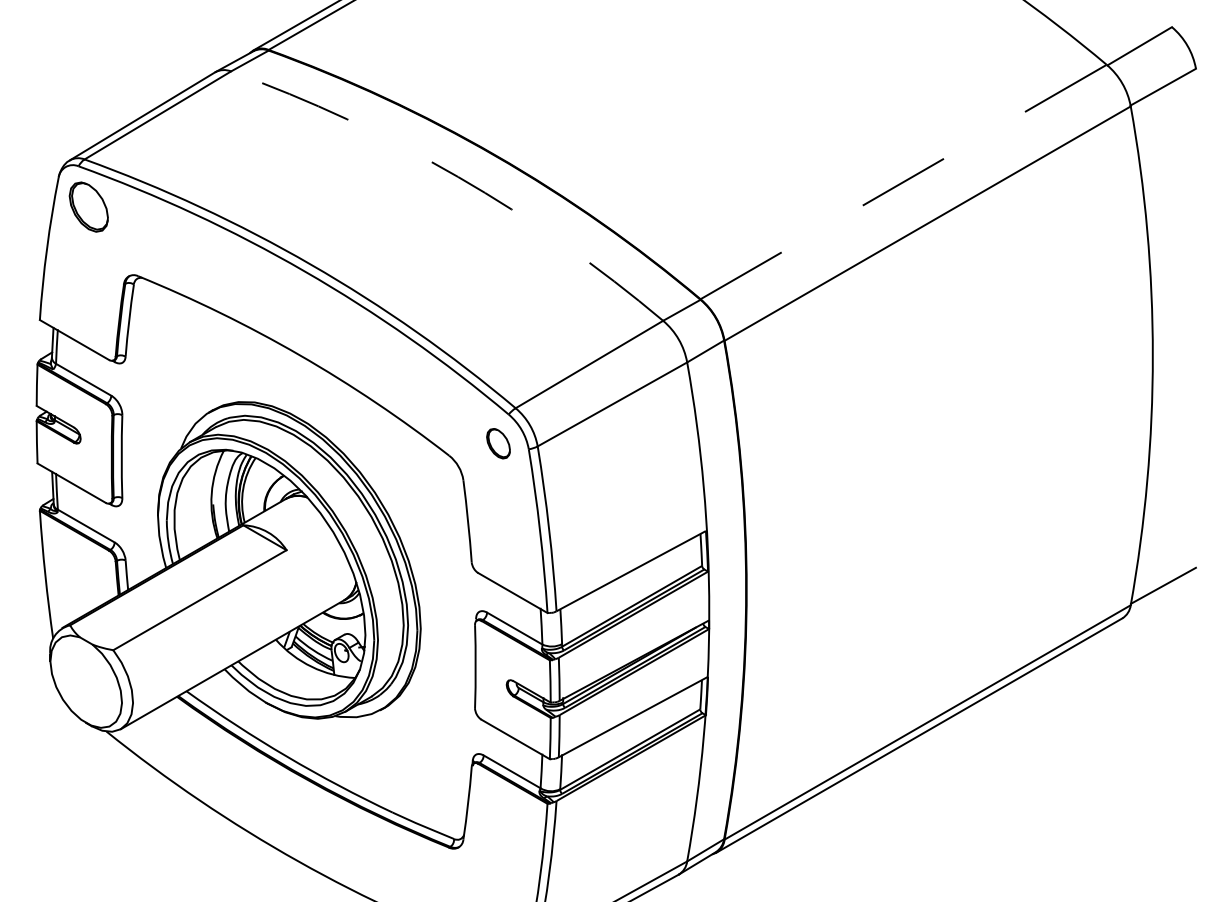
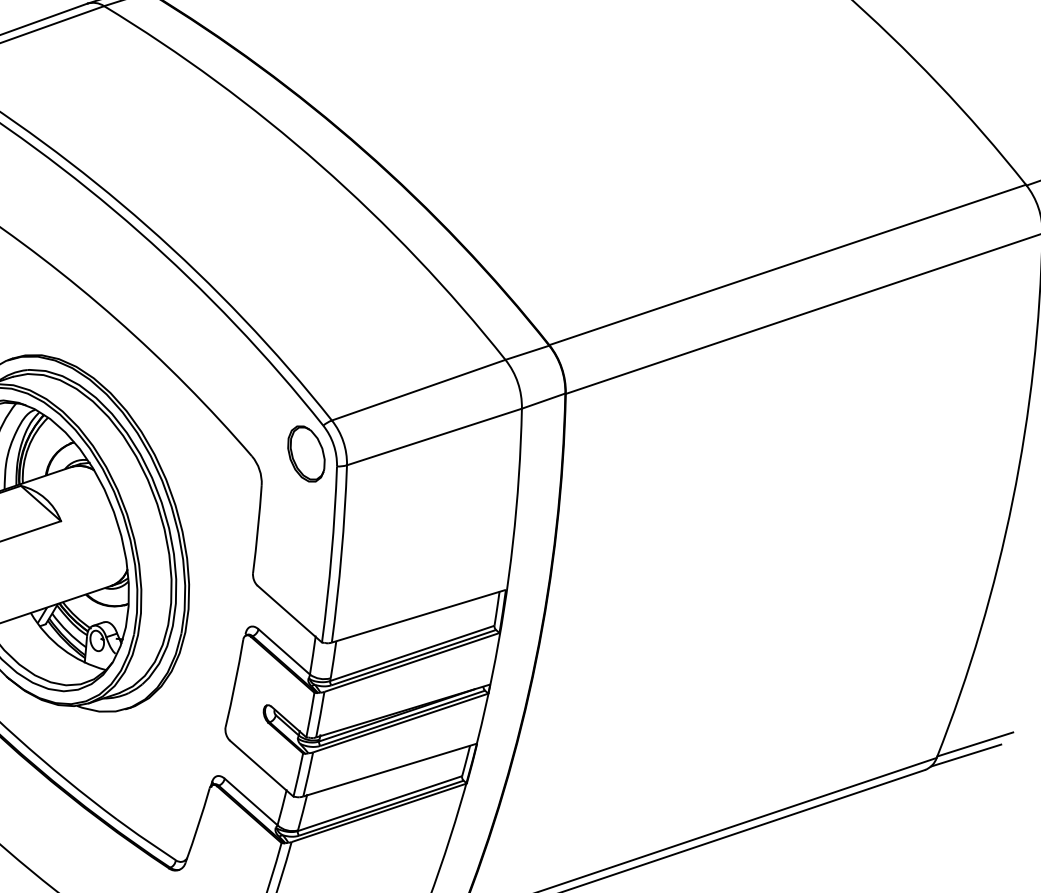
arc: (458, 176) -> (320, 164), dashed -> solid
line: (904, 181) -> (788, 264), dashed -> solid
part: (498, 443) -> (306, 453), size x1.67
line: (1156, 597) -> (965, 755), added

